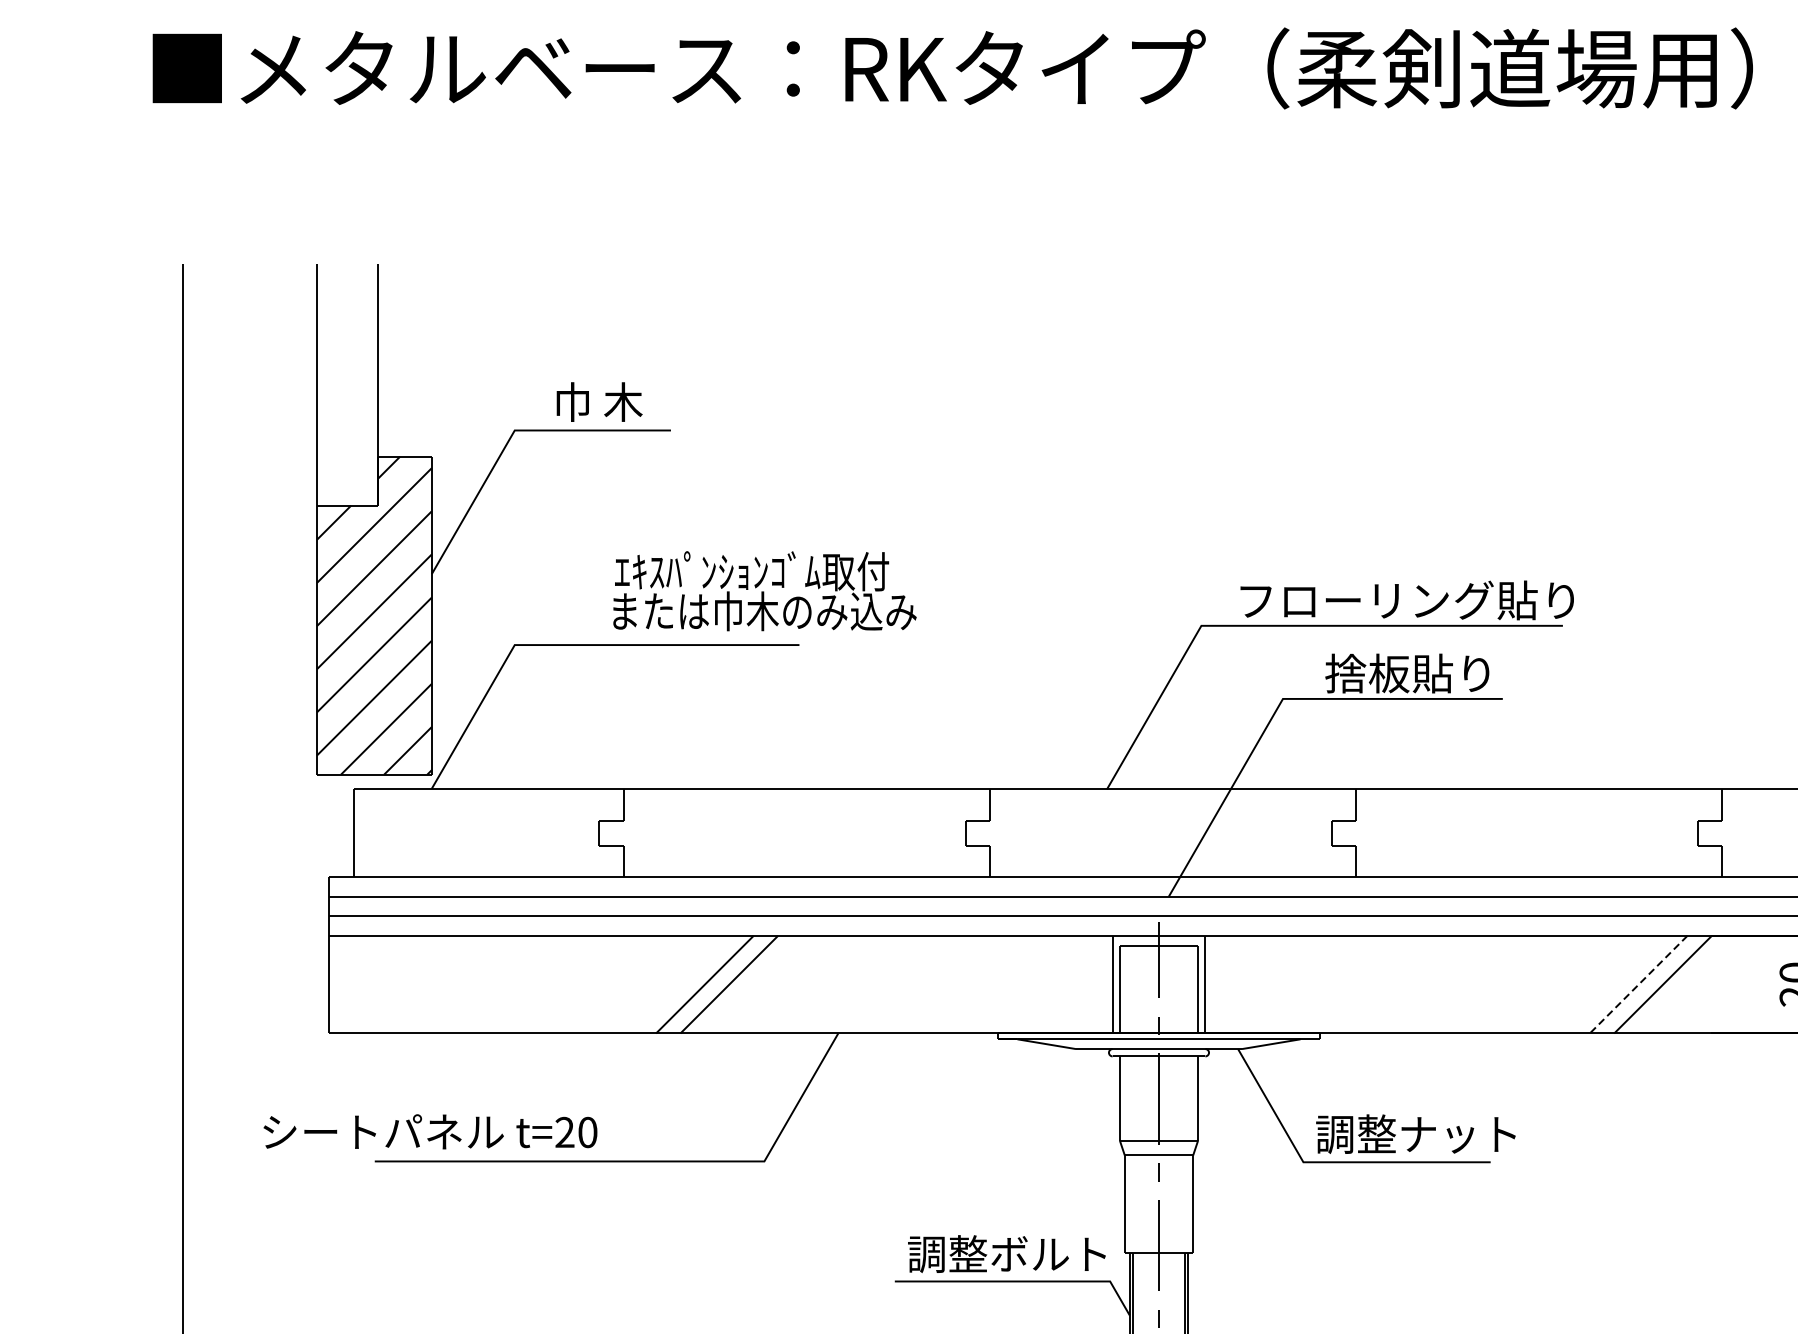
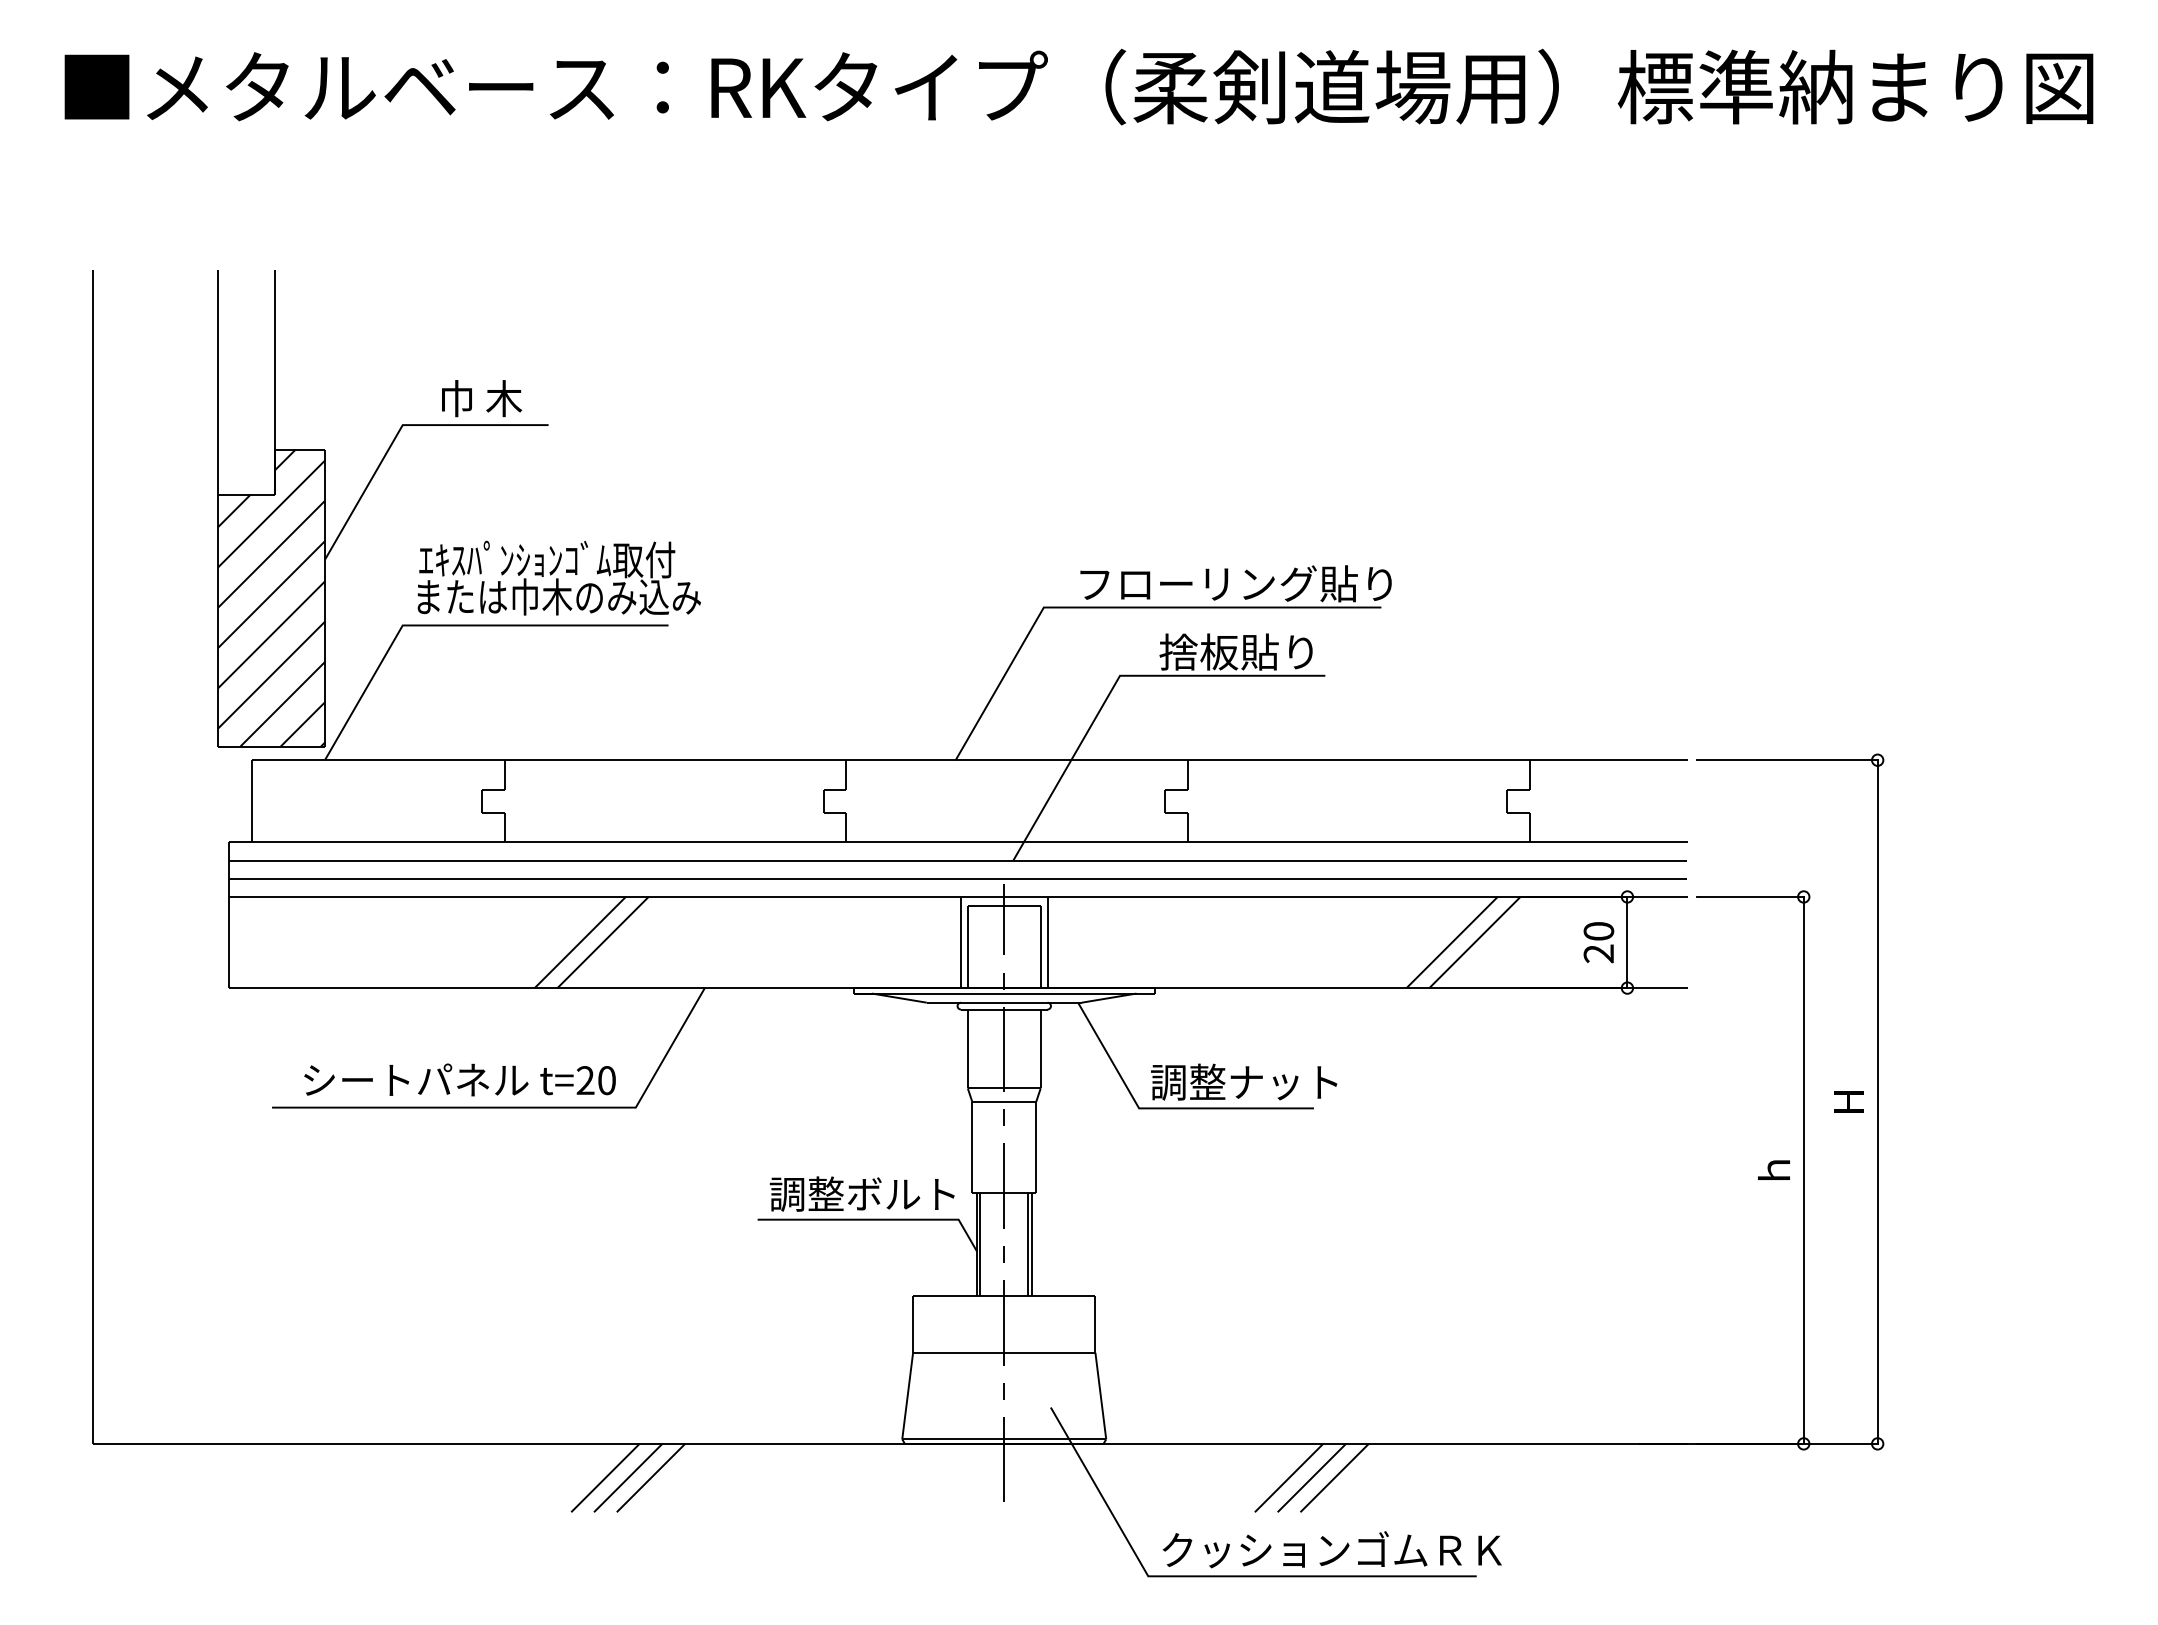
text: (764, 590) -> (558, 577), moved
line: (1637, 984) -> (1451, 942), dashed -> solid
text: (429, 1131) -> (459, 1079), moved

